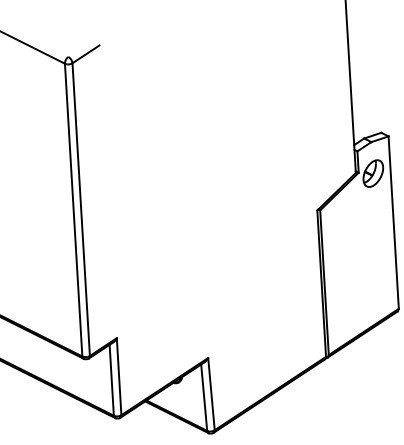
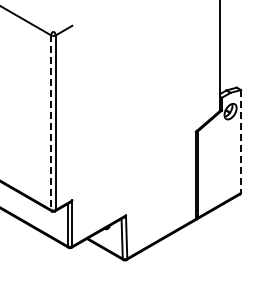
line: (74, 211) -> (51, 123), solid -> dashed
line: (392, 222) -> (240, 141), solid -> dashed

